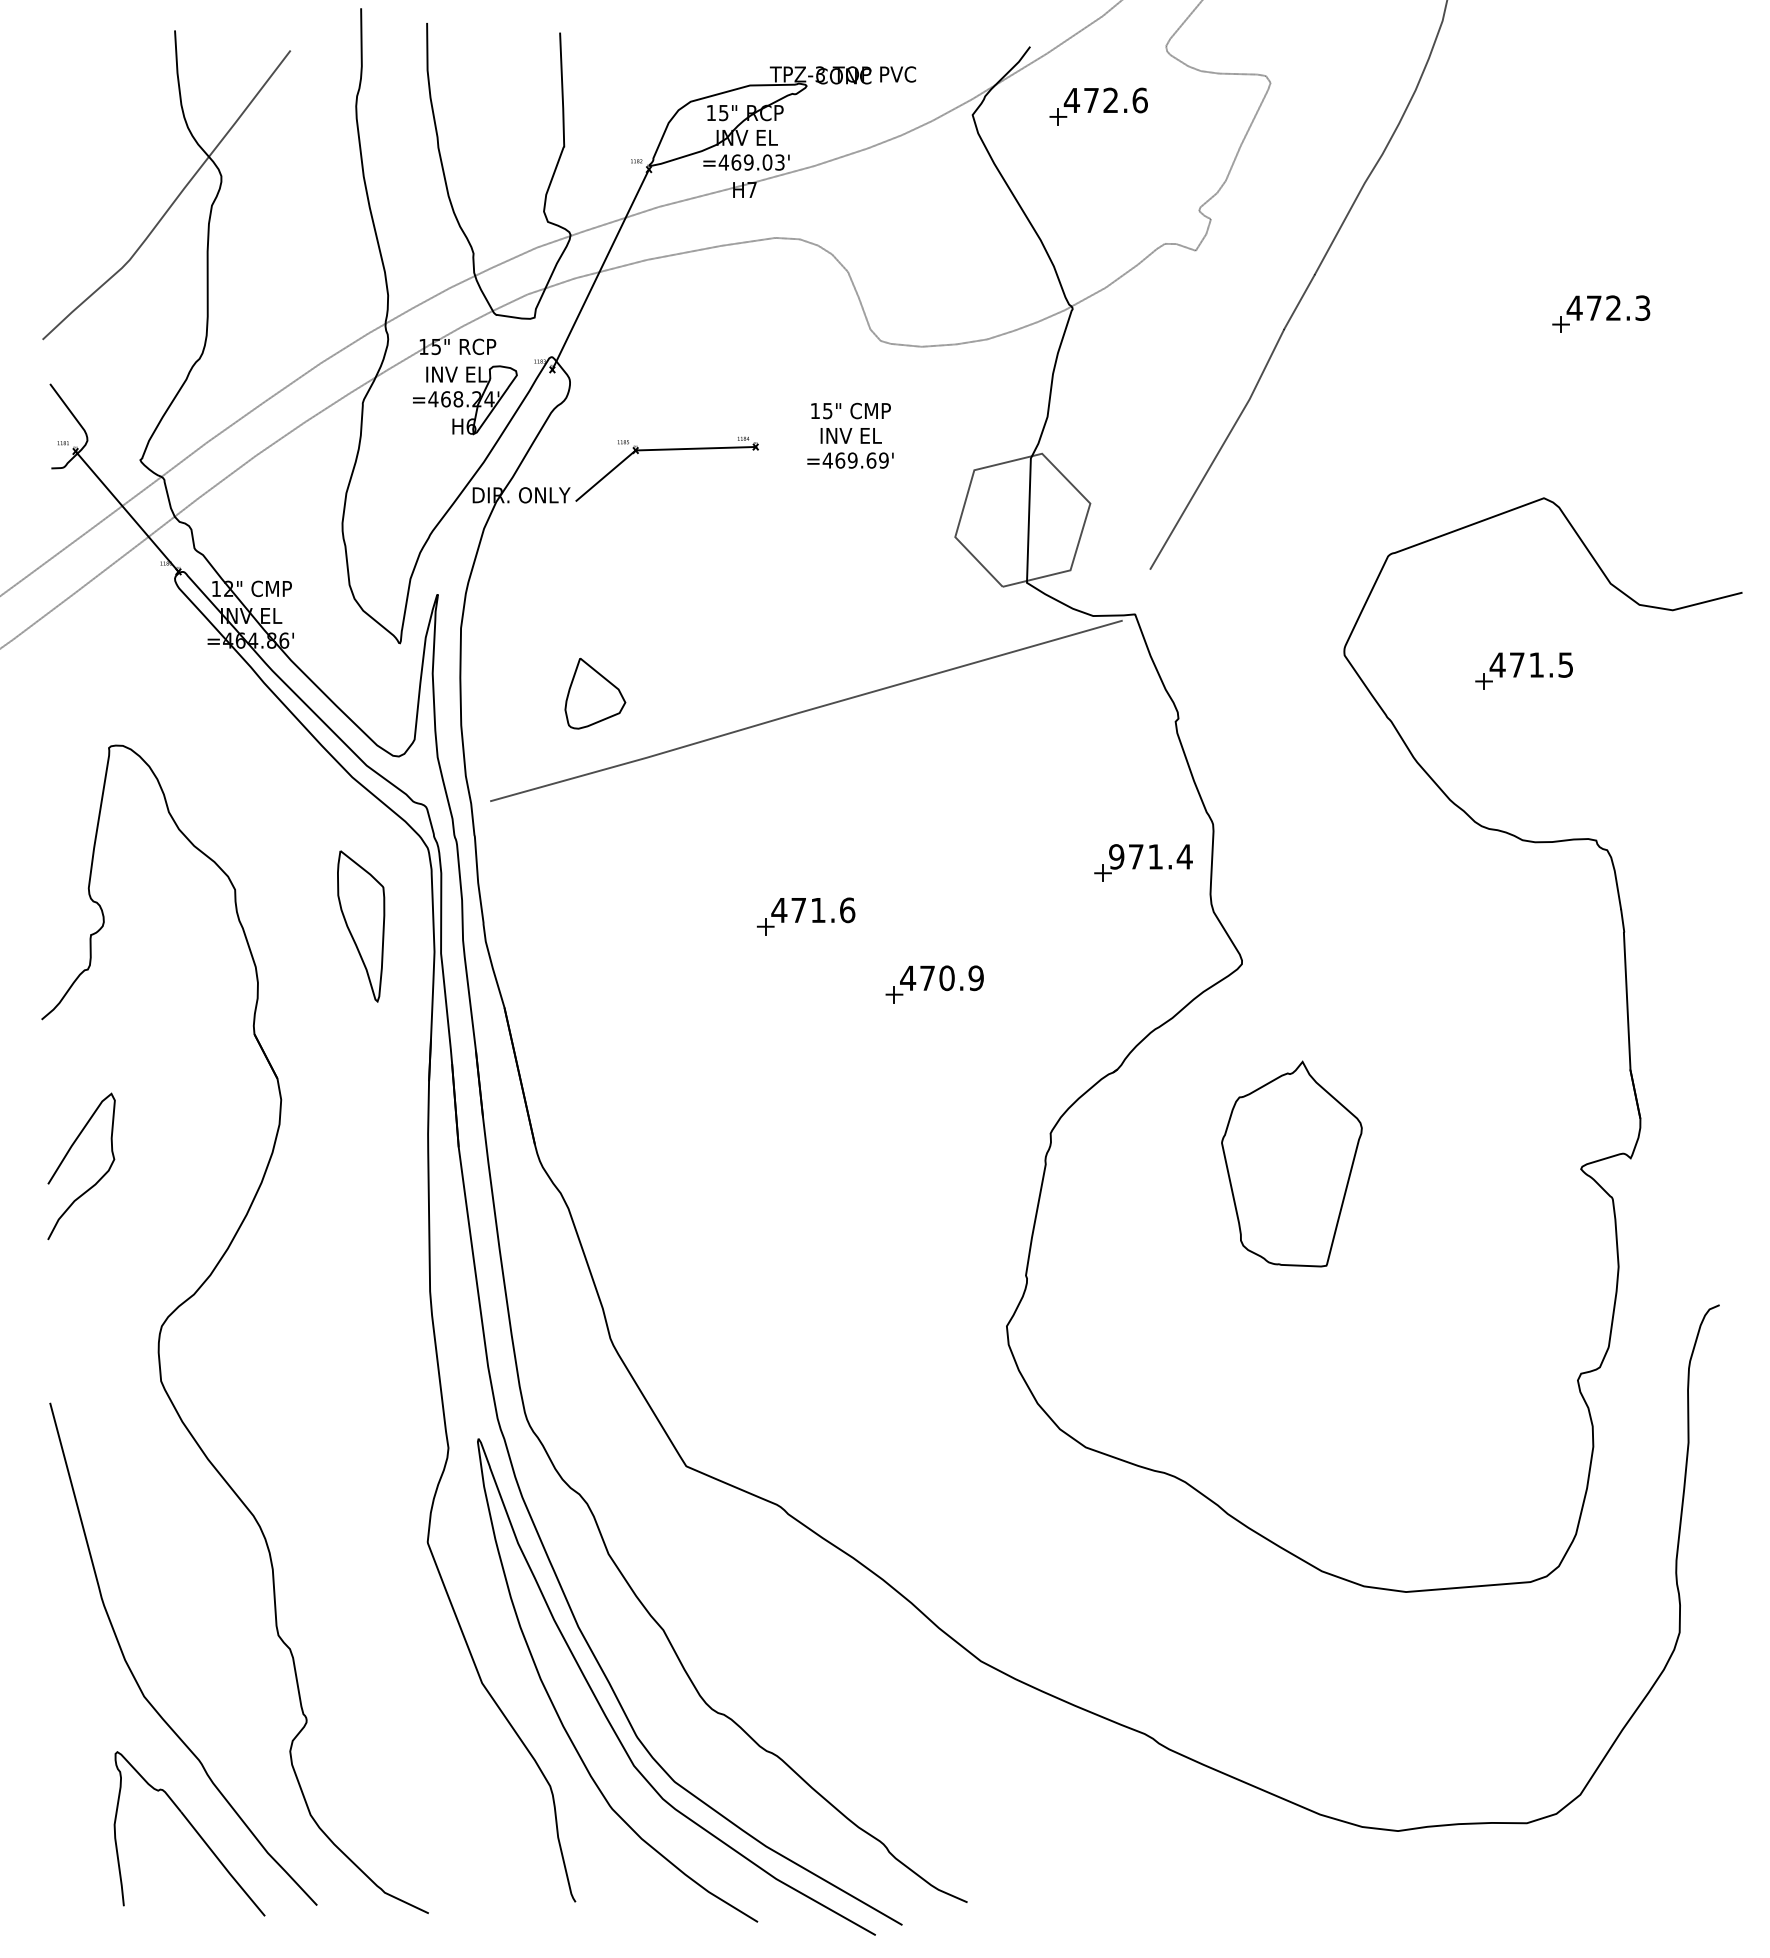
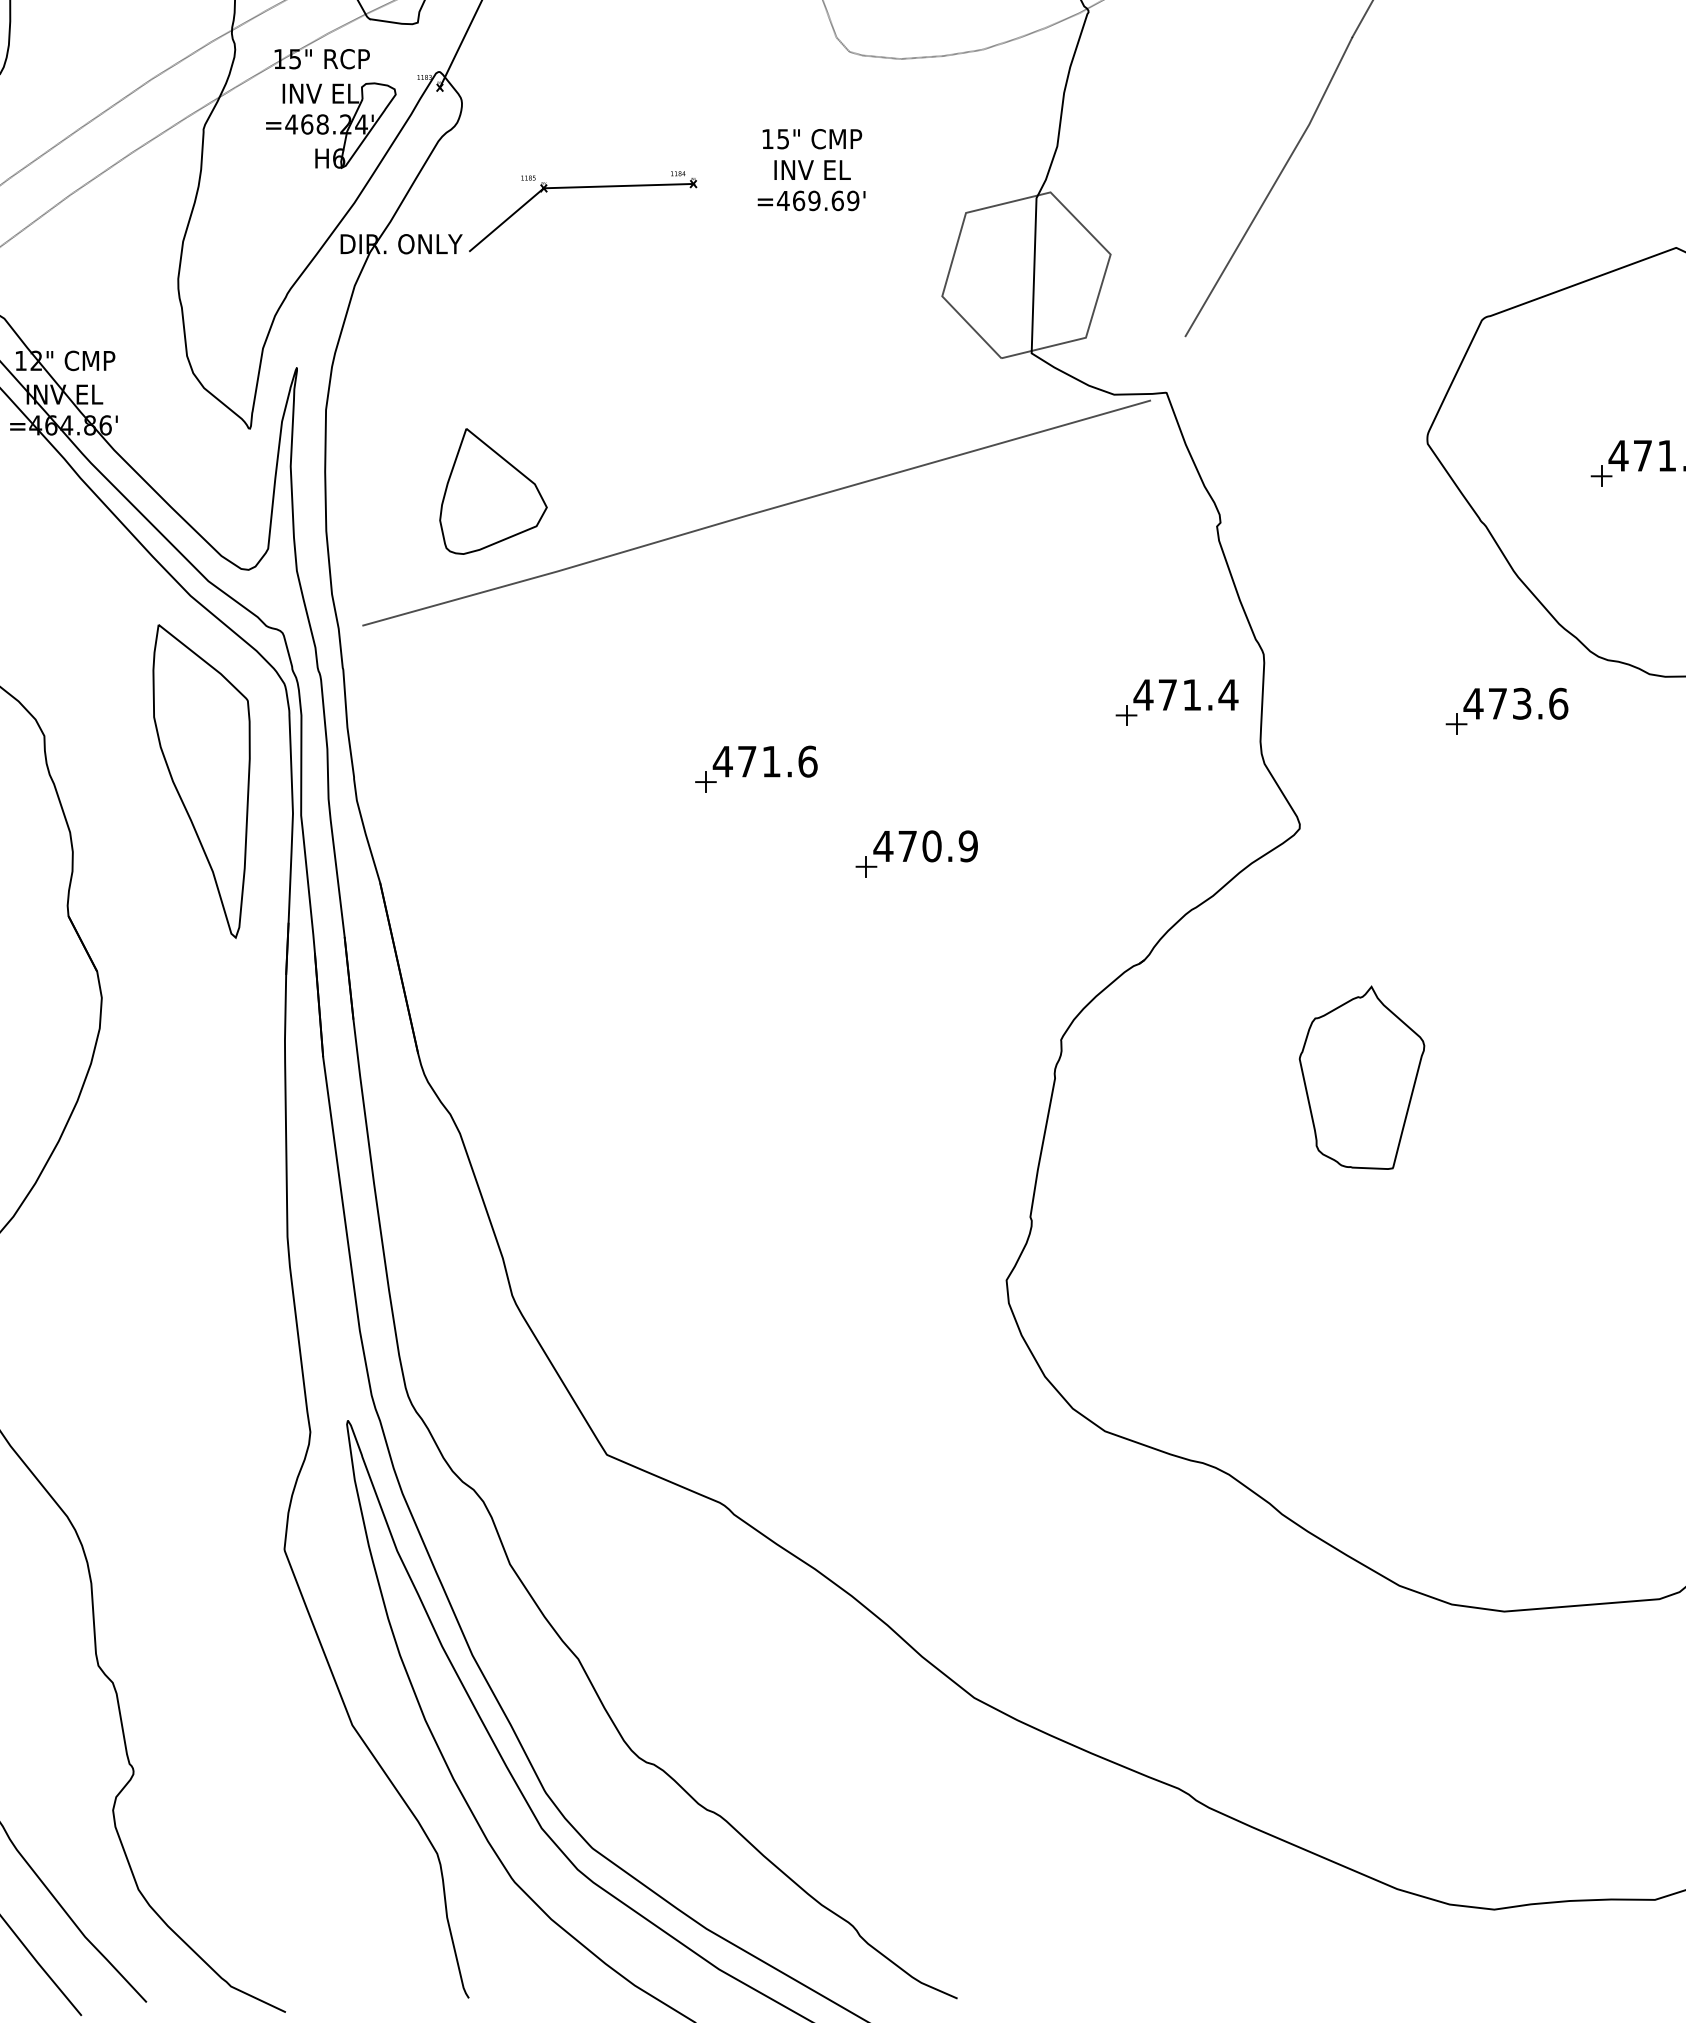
part: (595, 693) -> (493, 491), size x1.43
text: (1116, 856) -> (1143, 694), 971.4 -> 471.4
part: (1408, 869) -> (1507, 710), added
part: (360, 926) -> (200, 781), size x1.67
part: (1291, 1163) -> (1361, 1077), size x0.71

